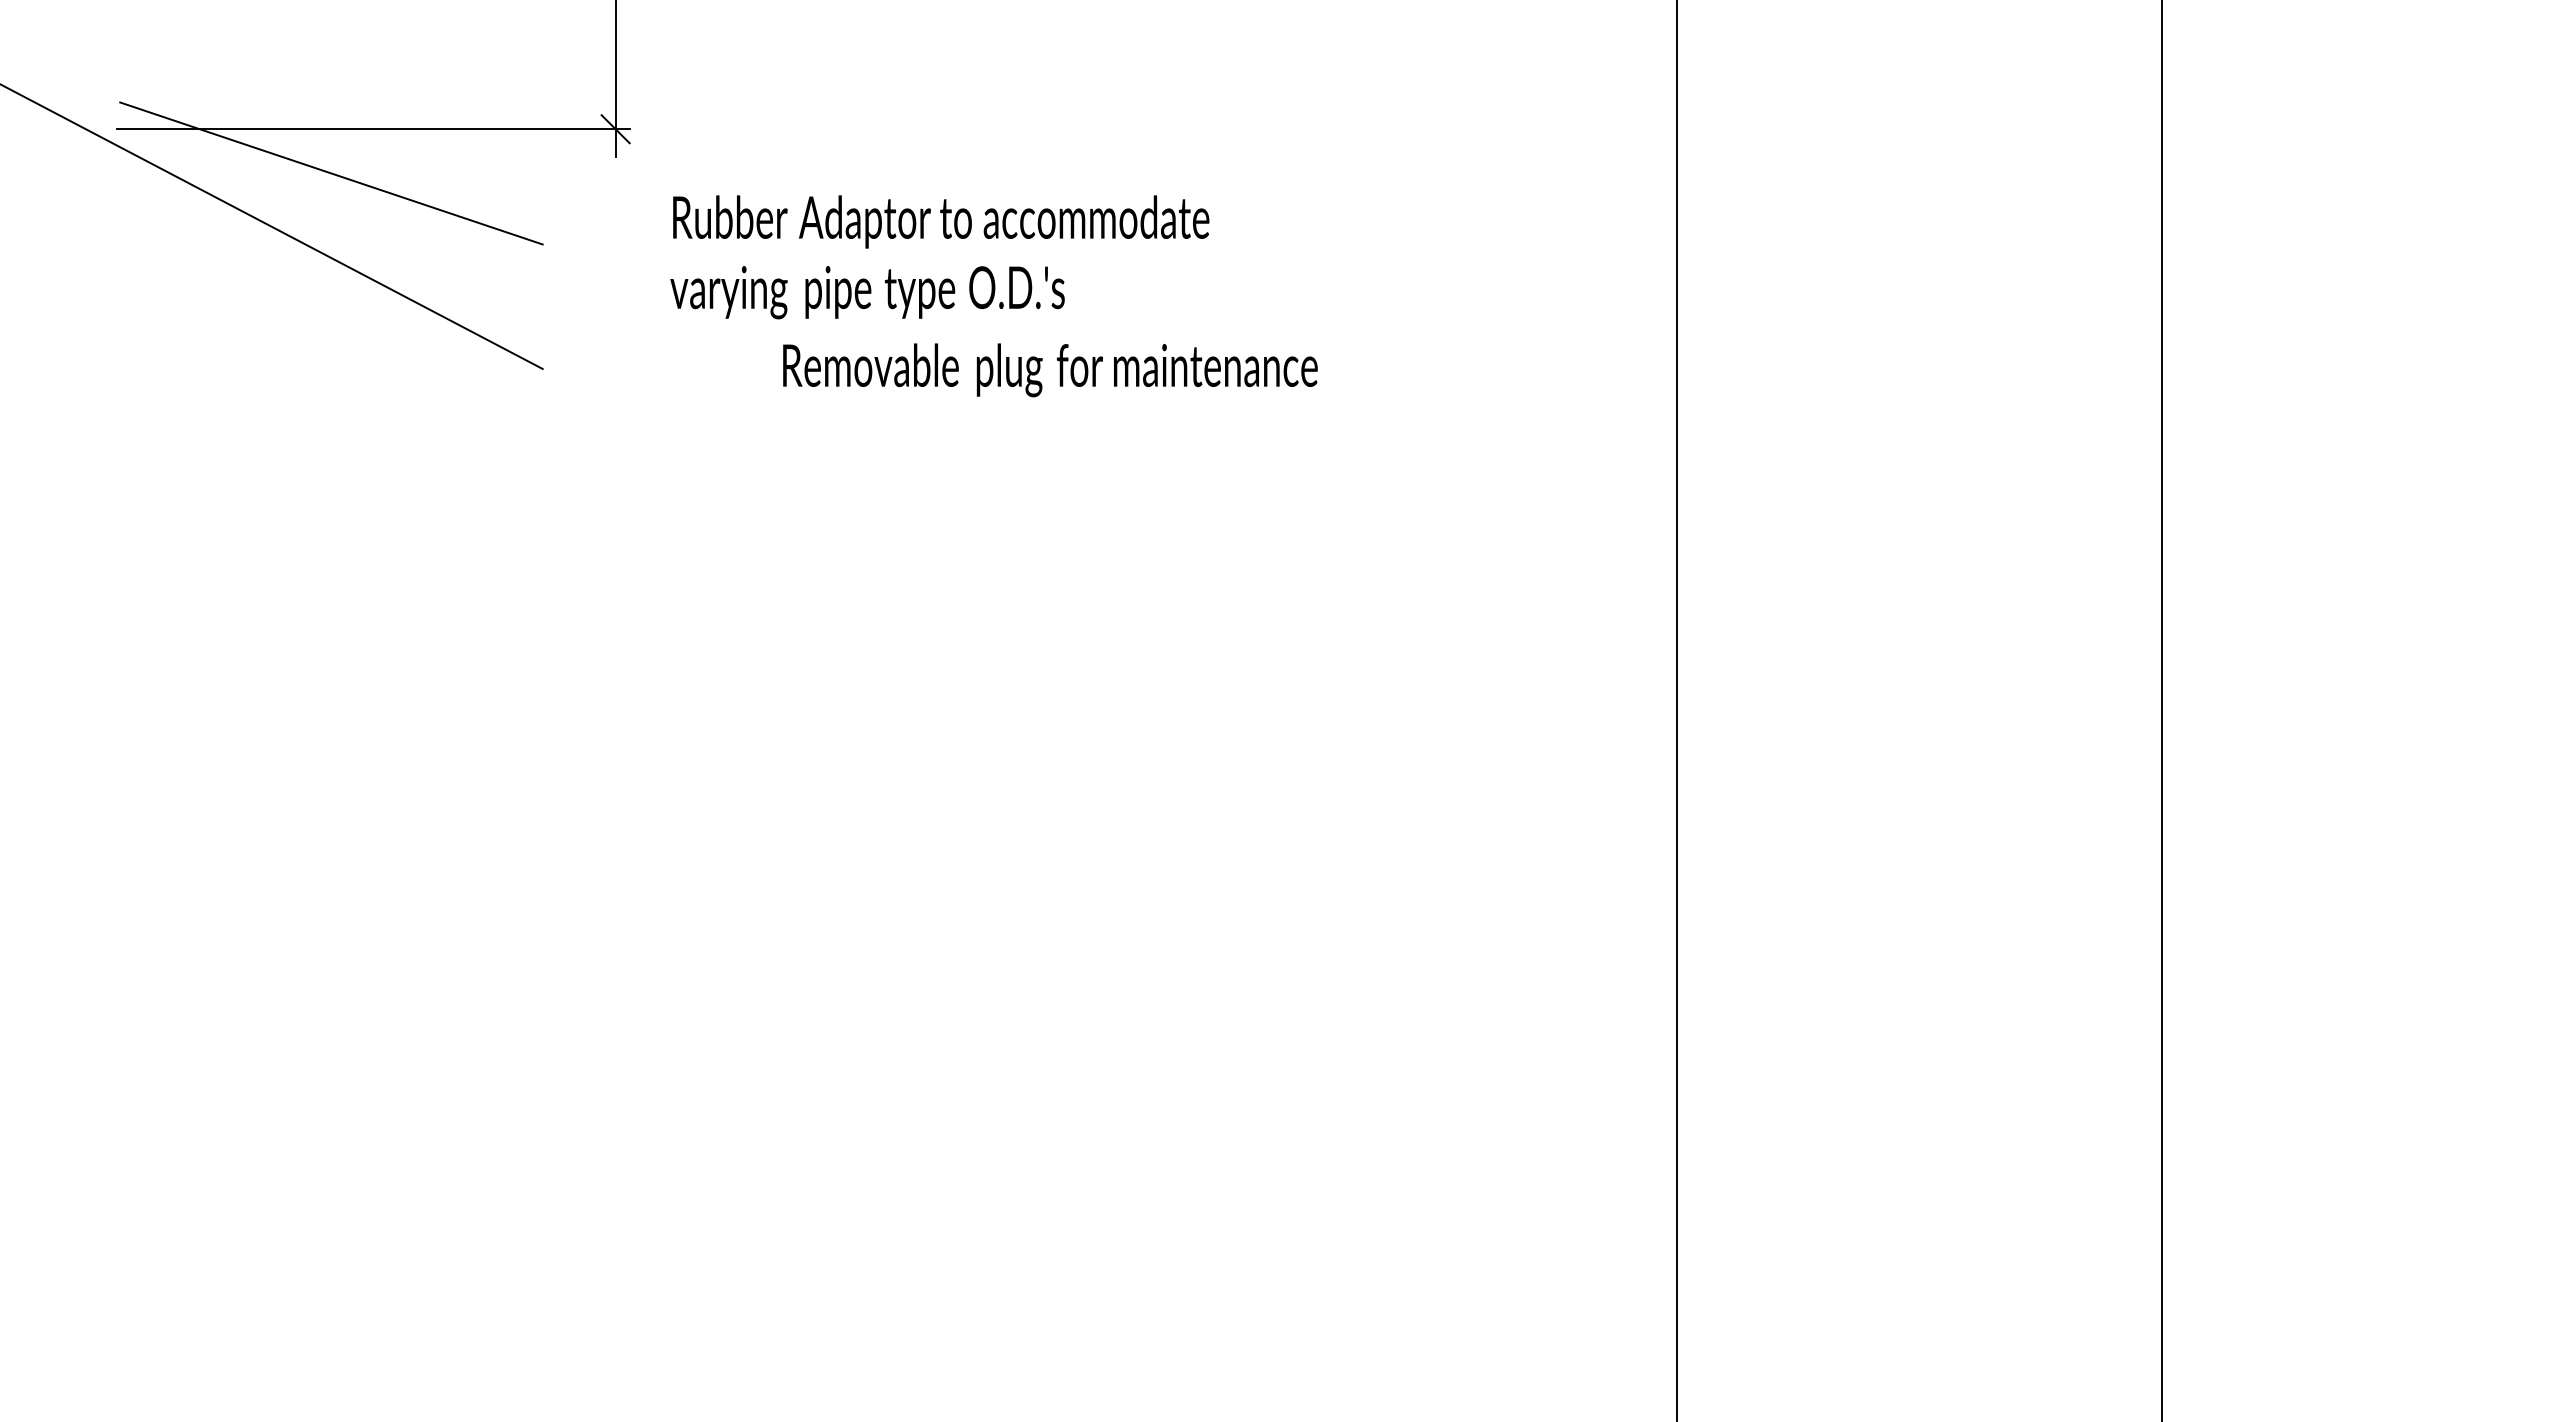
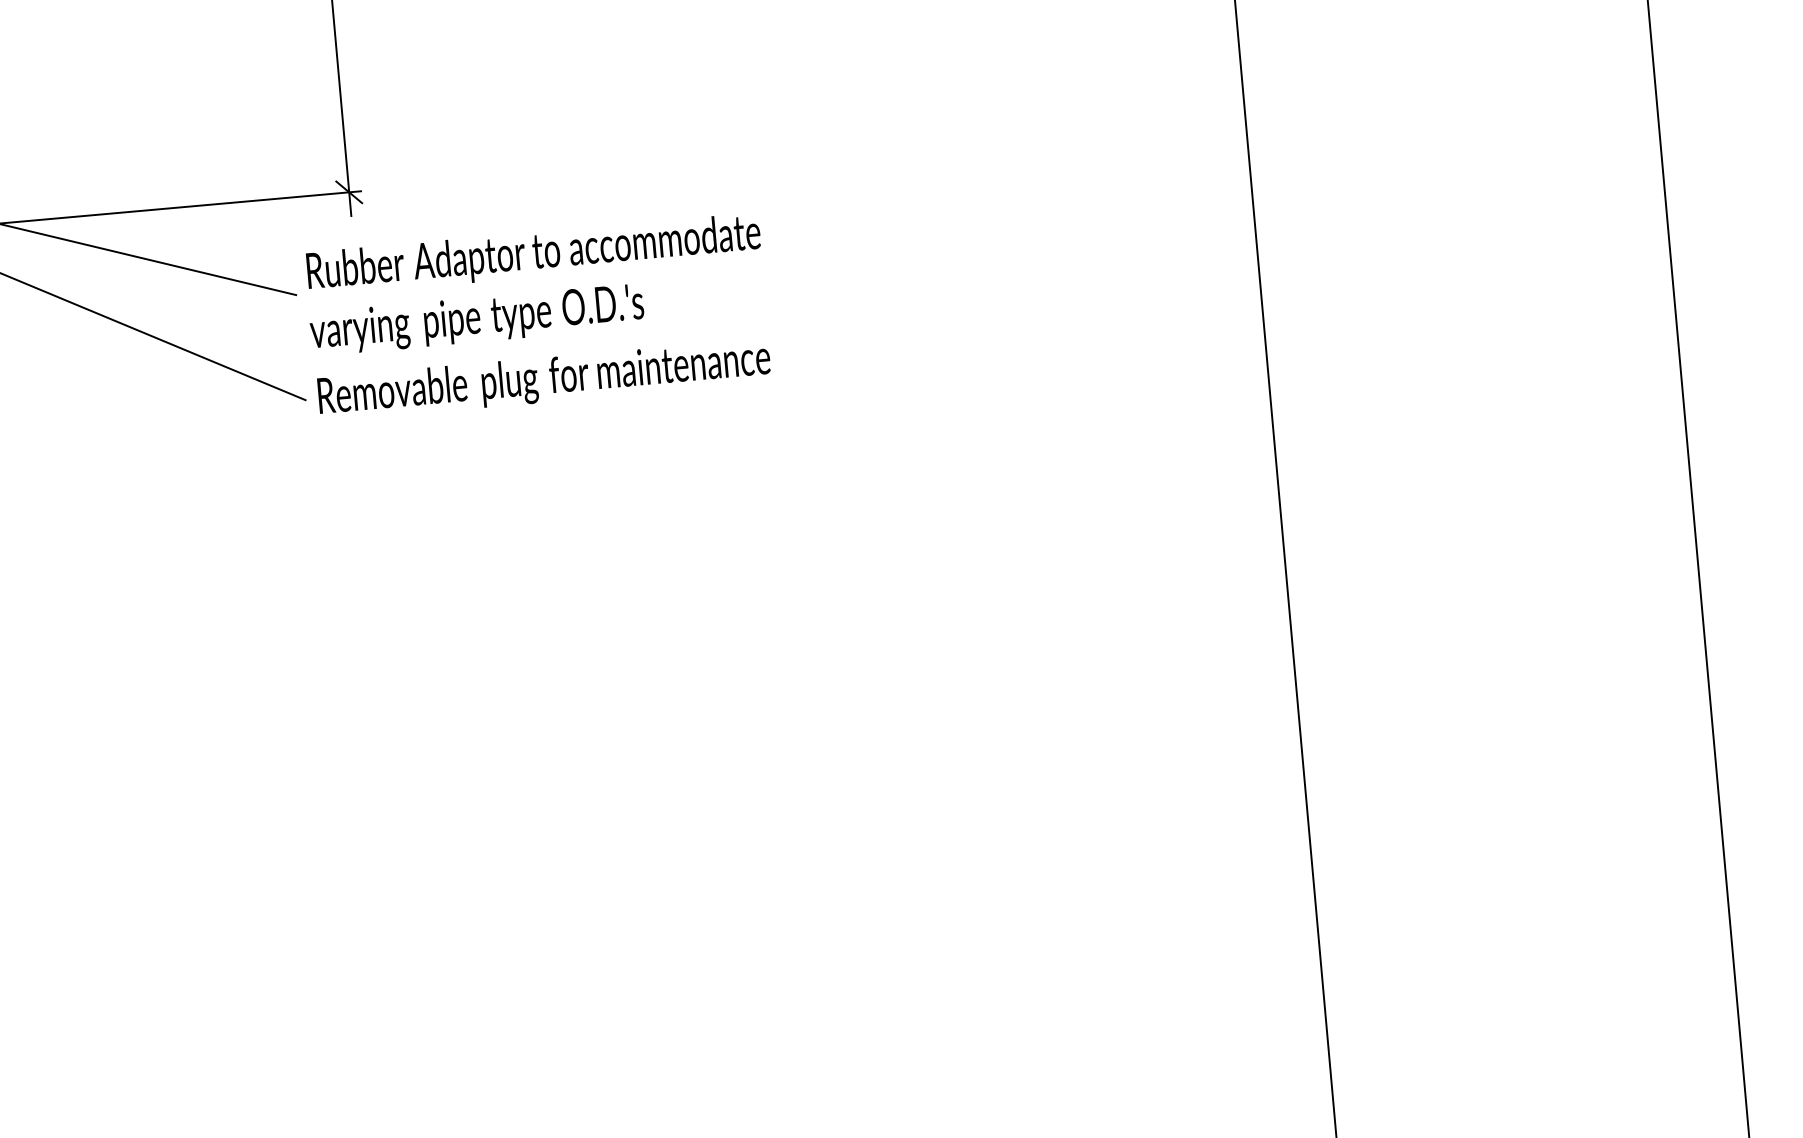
text: (939, 257) -> (535, 284), moved
text: (1050, 370) -> (544, 380), moved

